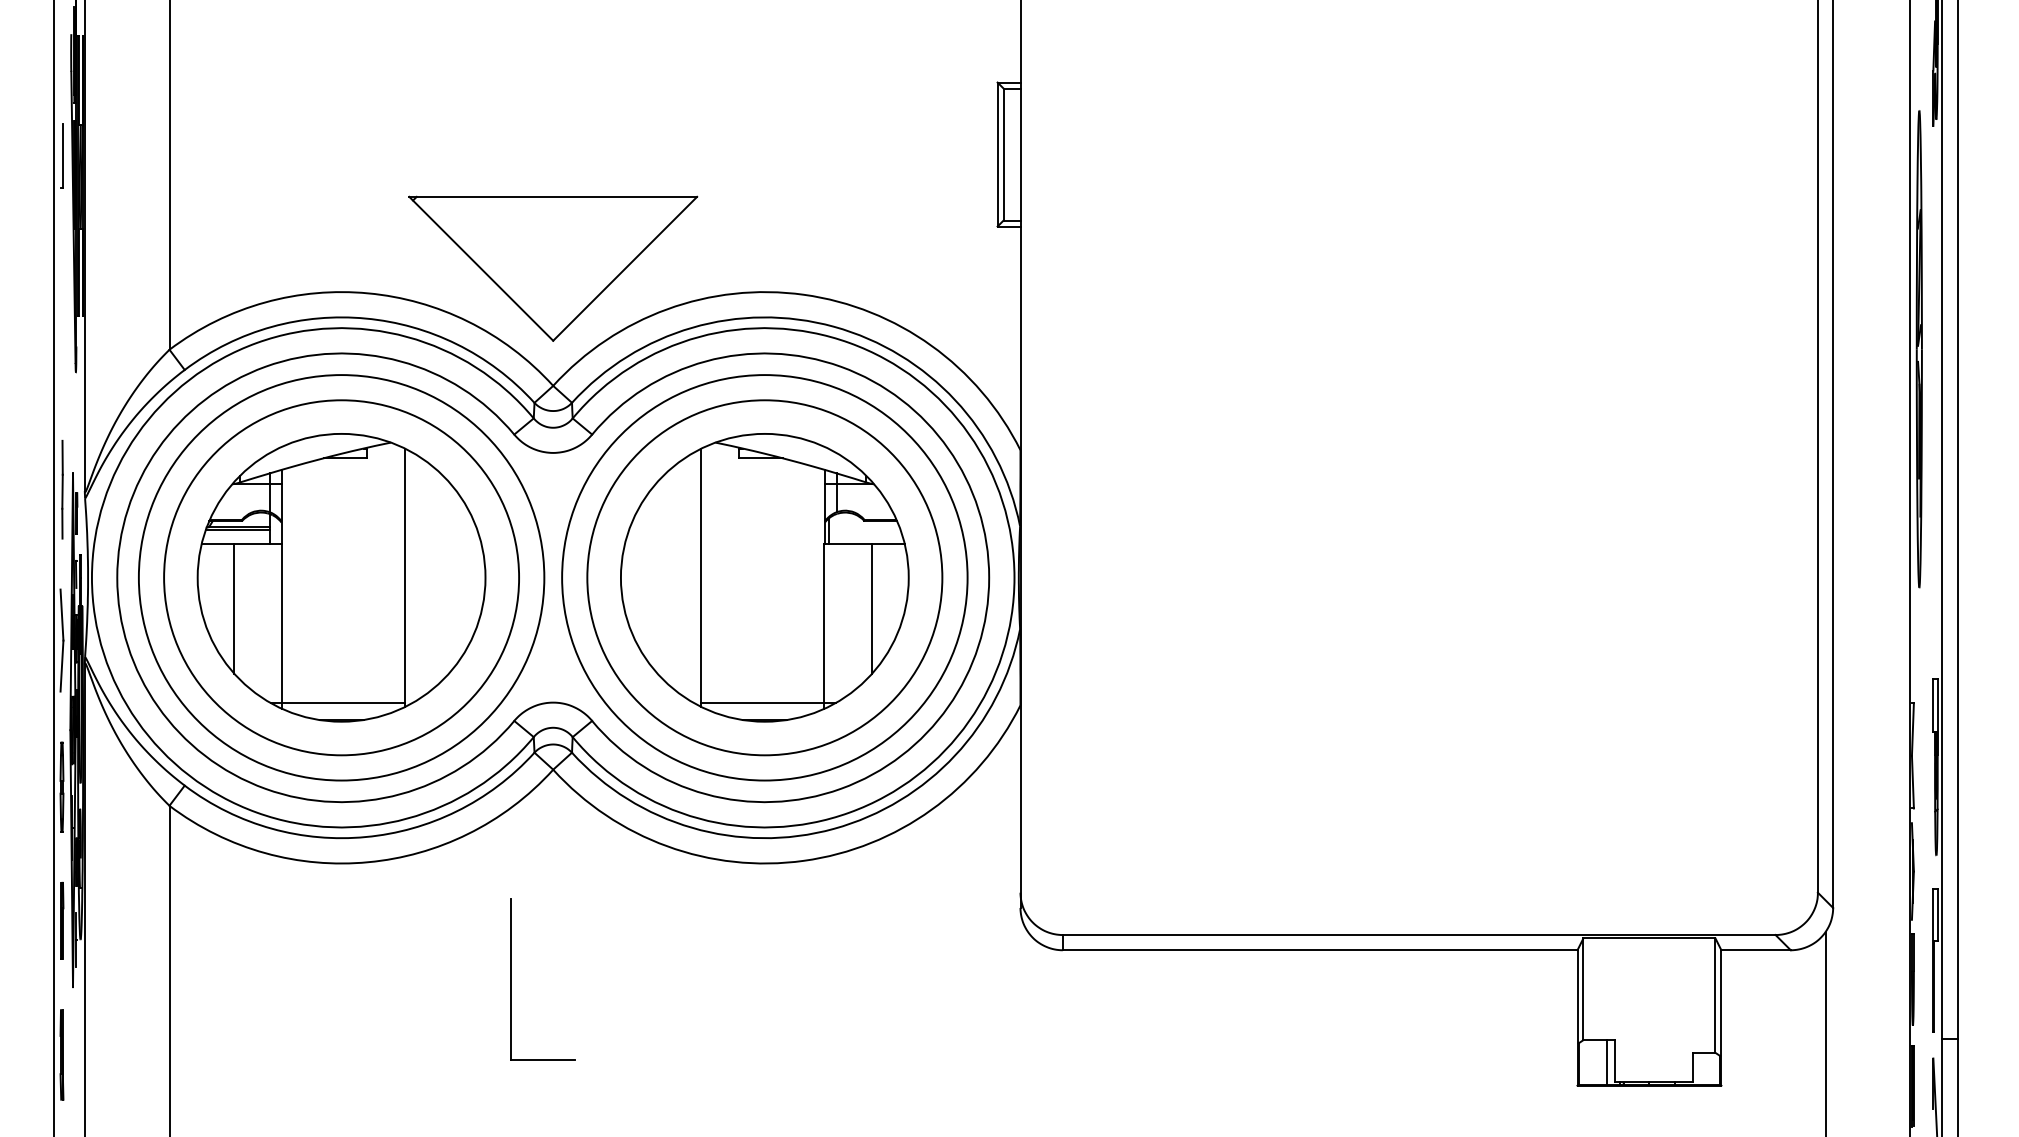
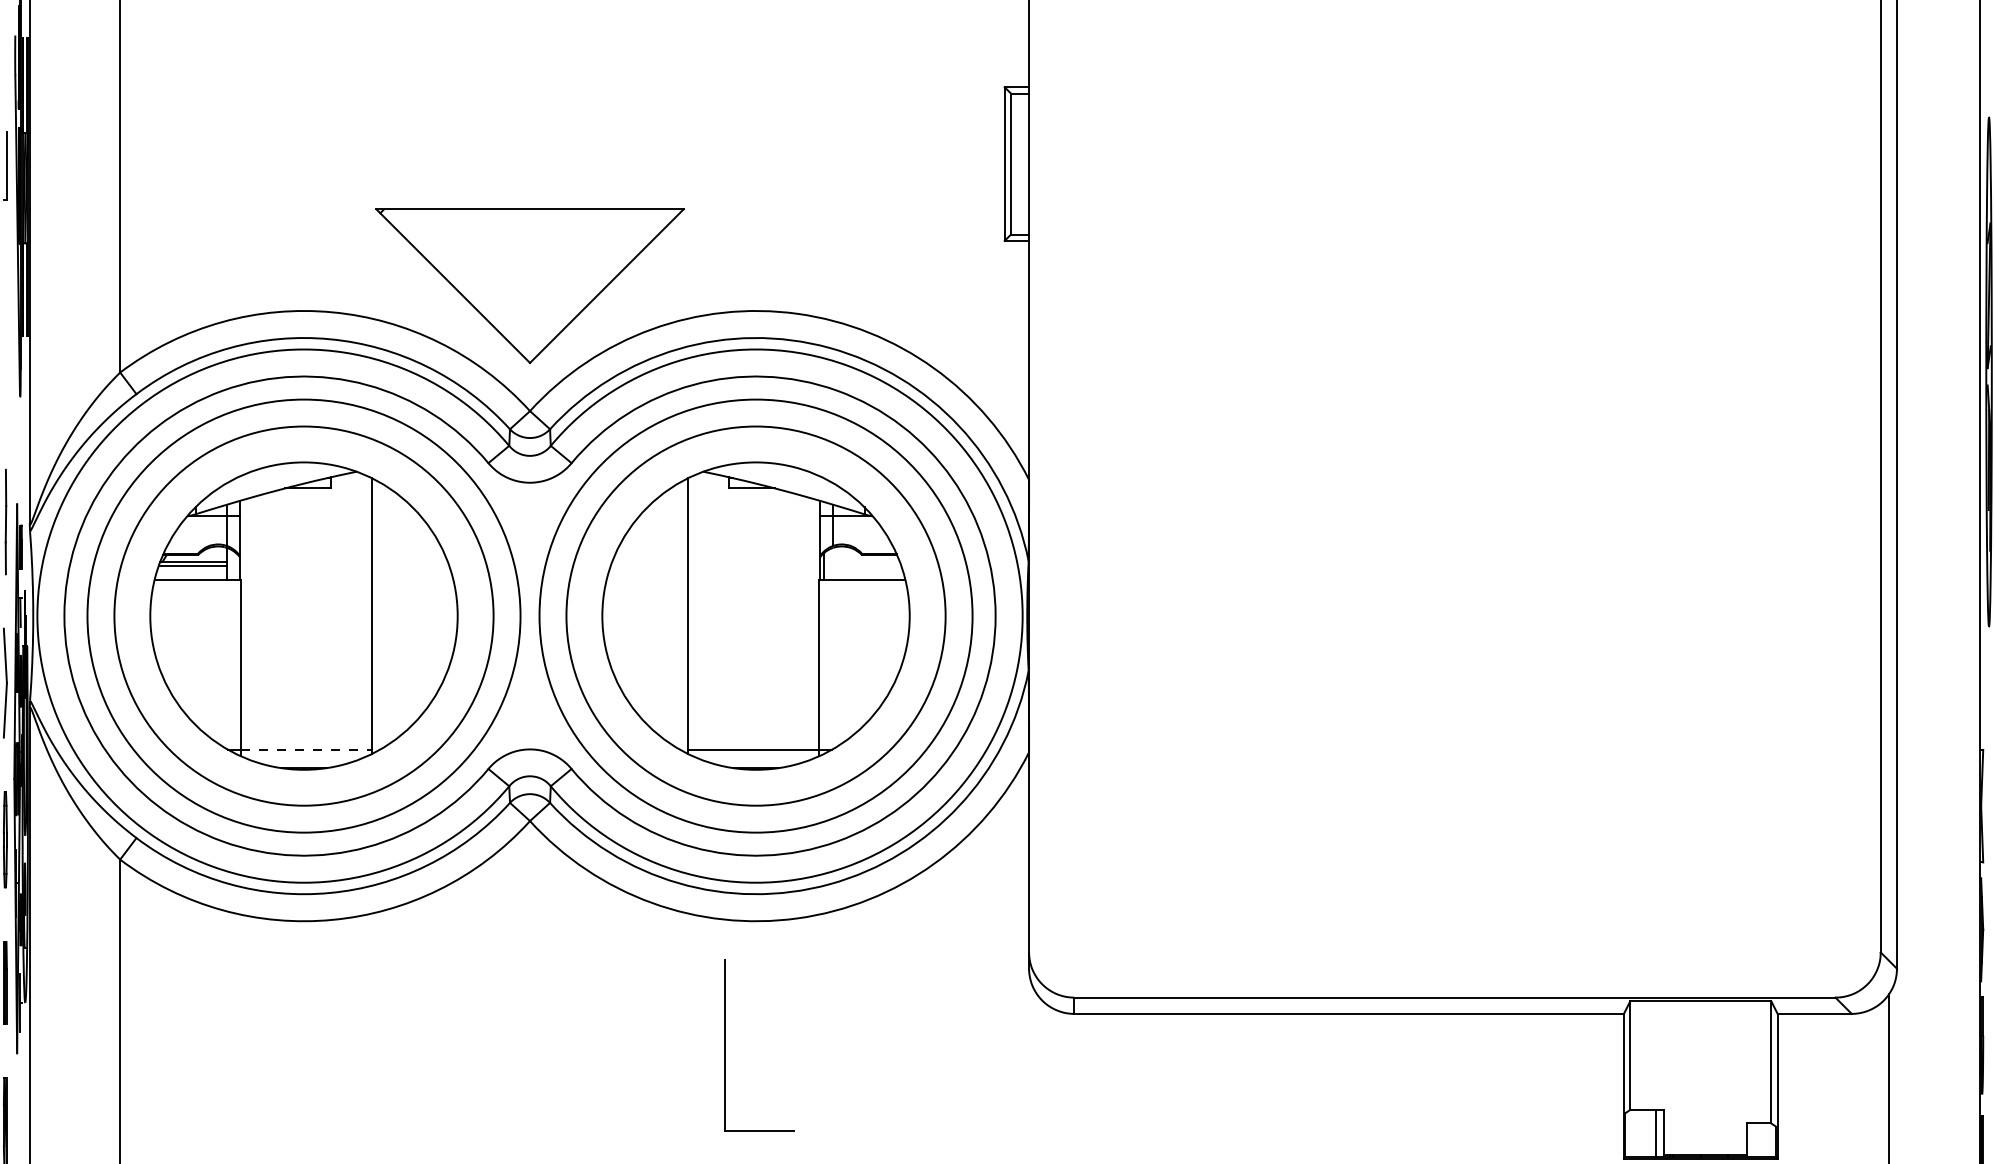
line: (234, 608) -> (189, 648), removed
line: (872, 608) -> (871, 648), removed
line: (344, 703) -> (307, 750), solid -> dashed
part: (511, 979) -> (725, 1045), moved

